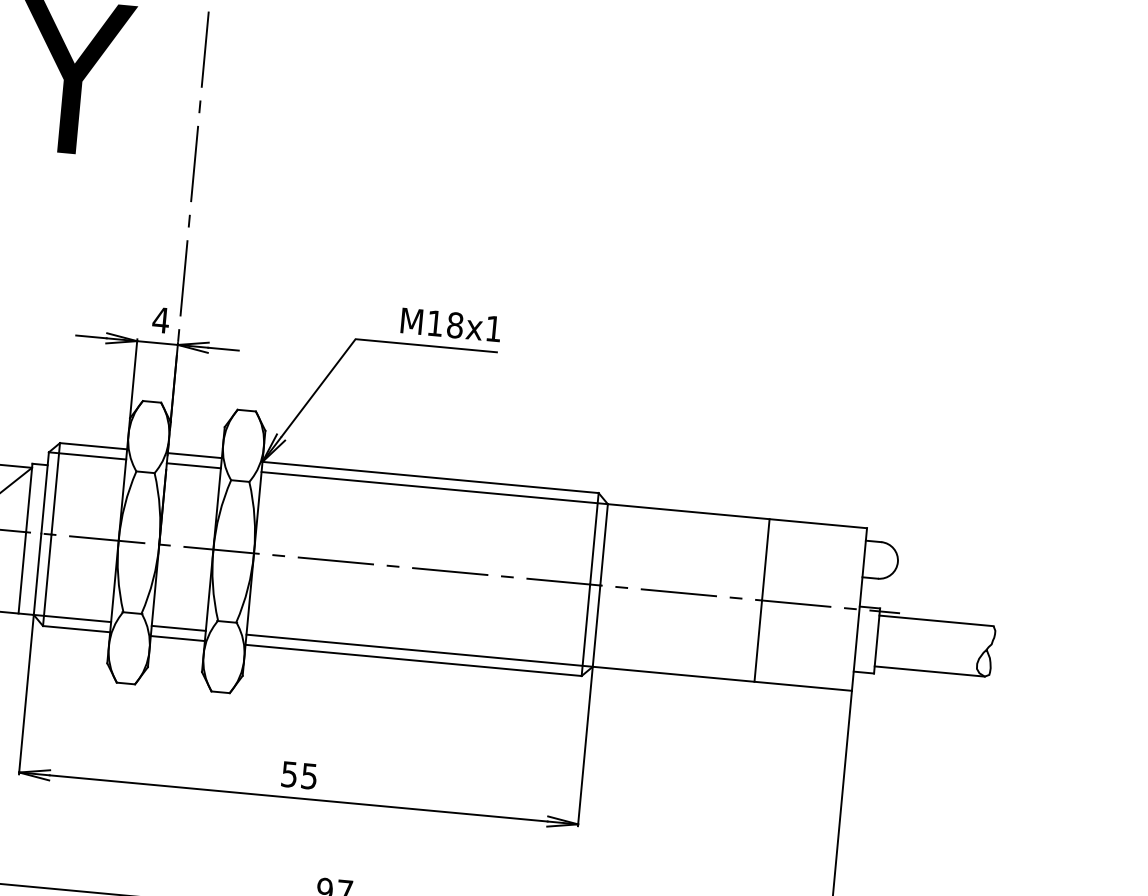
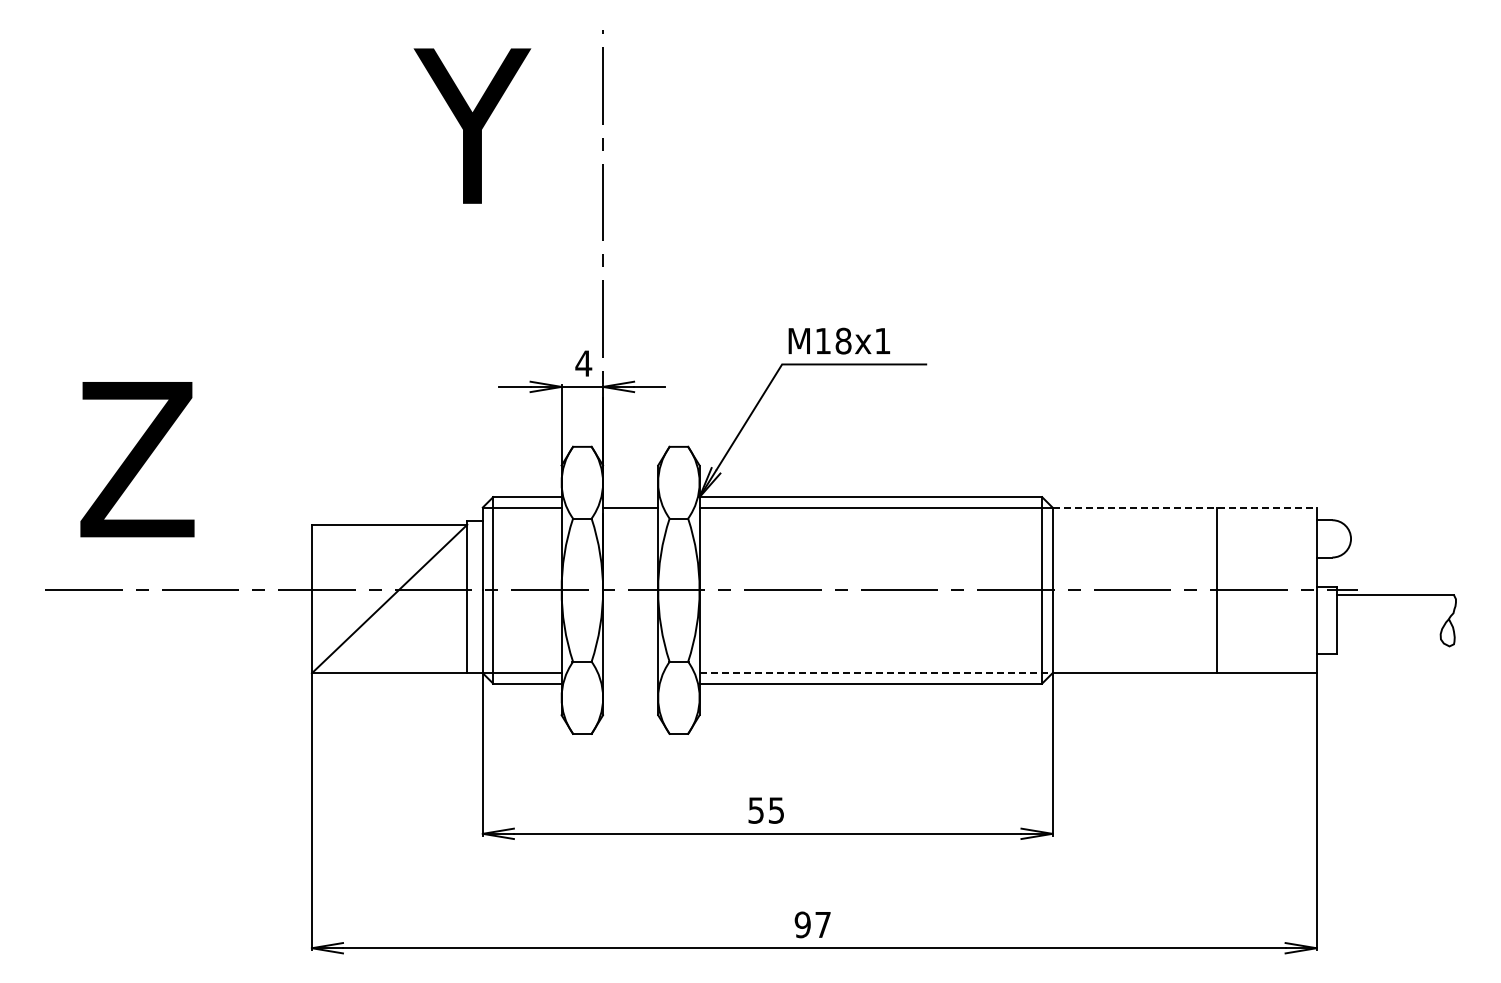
text: (451, 324) -> (839, 340), moved
line: (194, 455) -> (630, 497), removed
line: (738, 516) -> (1185, 507), solid -> dashed
line: (178, 628) -> (630, 673), removed
line: (177, 638) -> (630, 683), removed
line: (420, 651) -> (876, 673), solid -> dashed
line: (929, 671) -> (1393, 646), removed

